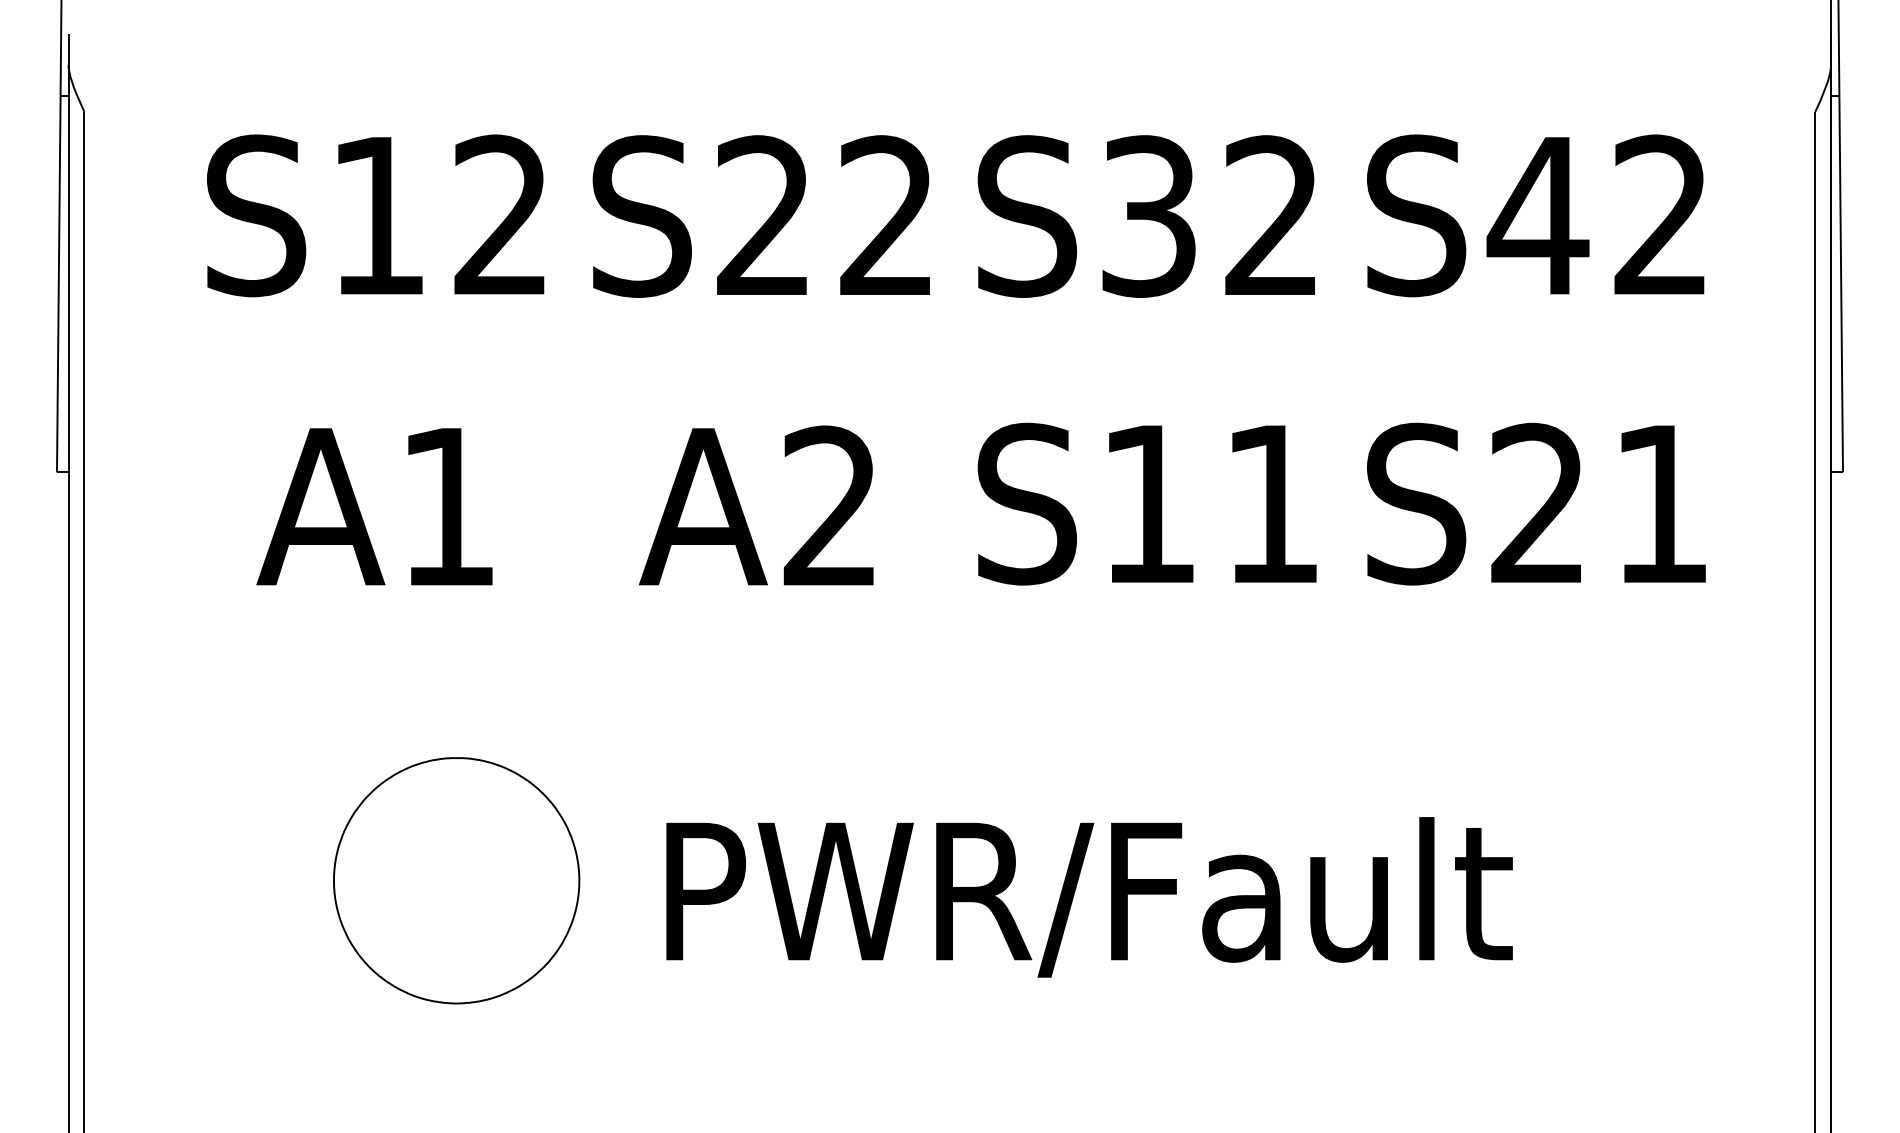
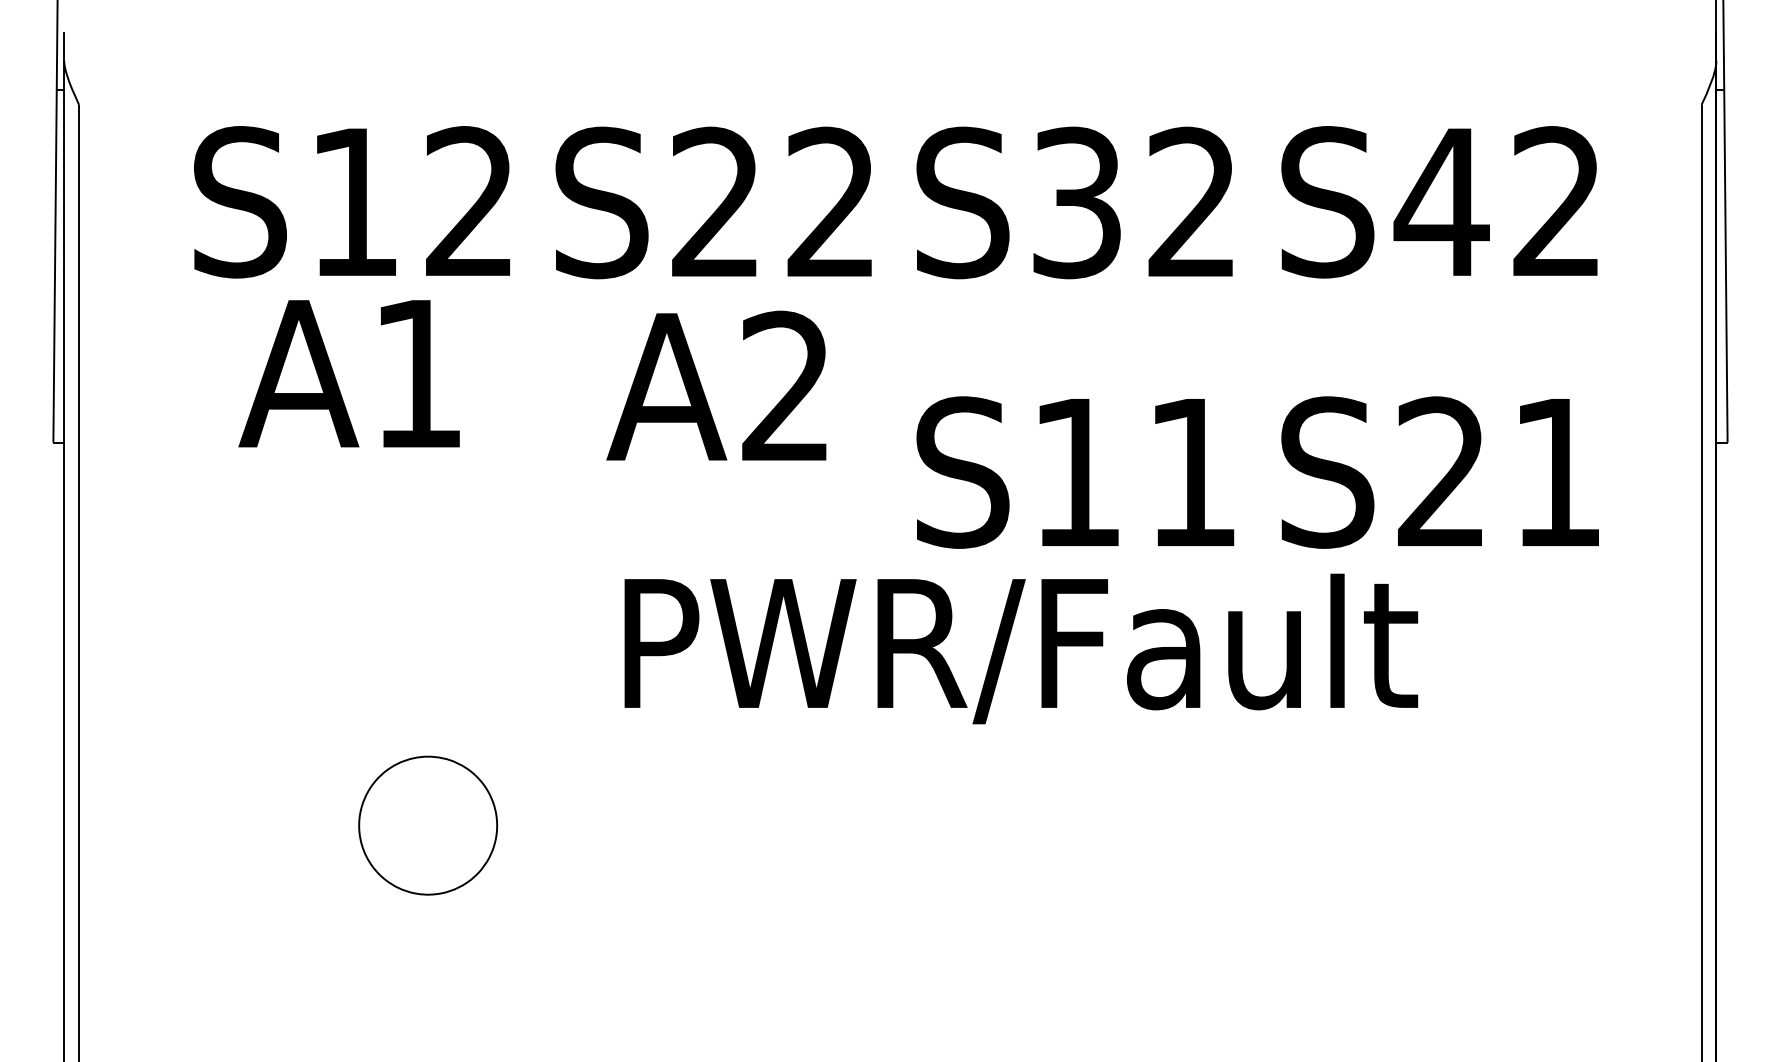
text: (756, 505) -> (716, 385), moved
text: (374, 506) -> (349, 373), moved
part: (456, 880) -> (427, 825), size x0.6
text: (1089, 897) -> (1021, 649), moved

